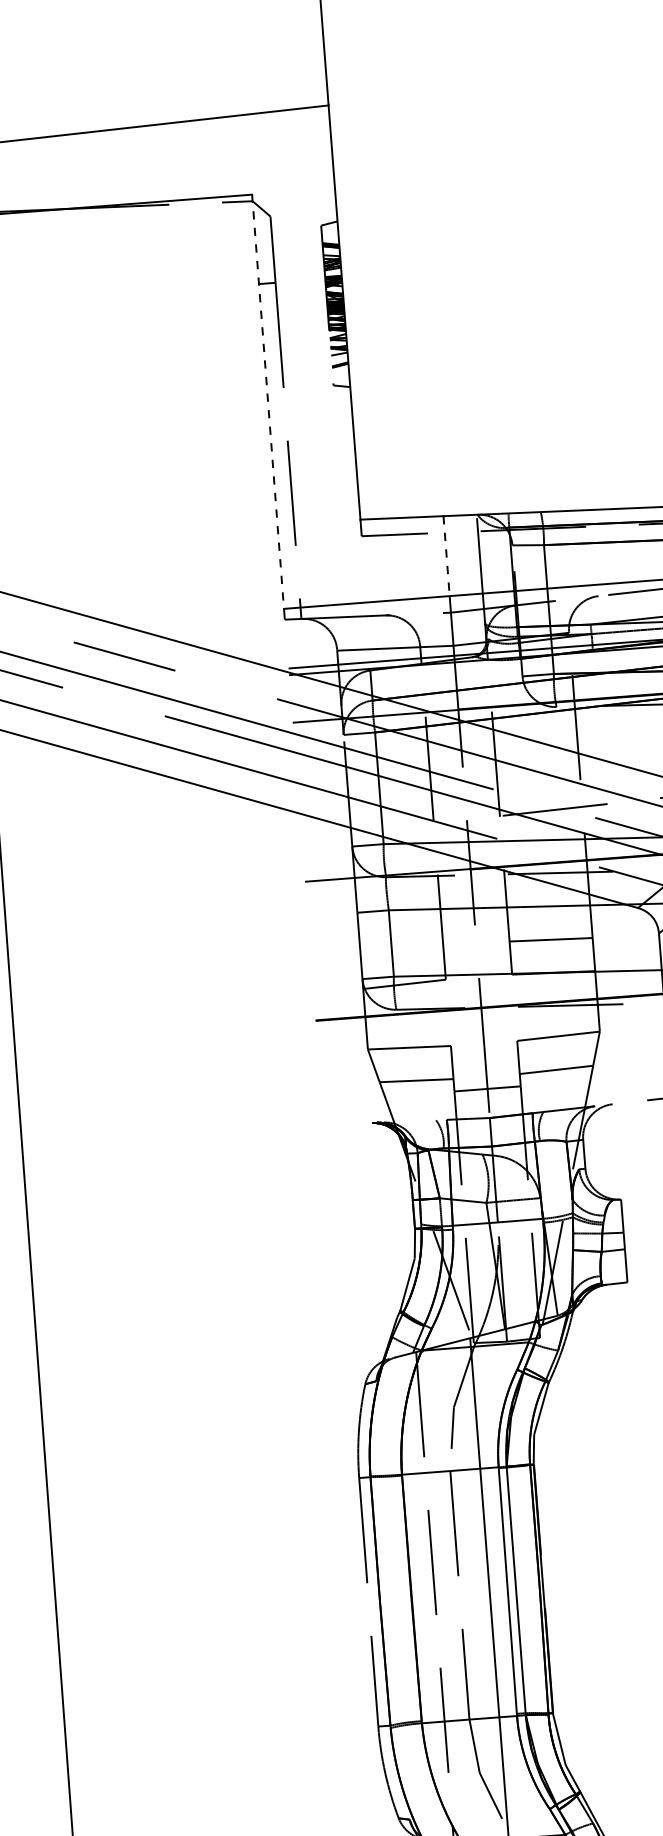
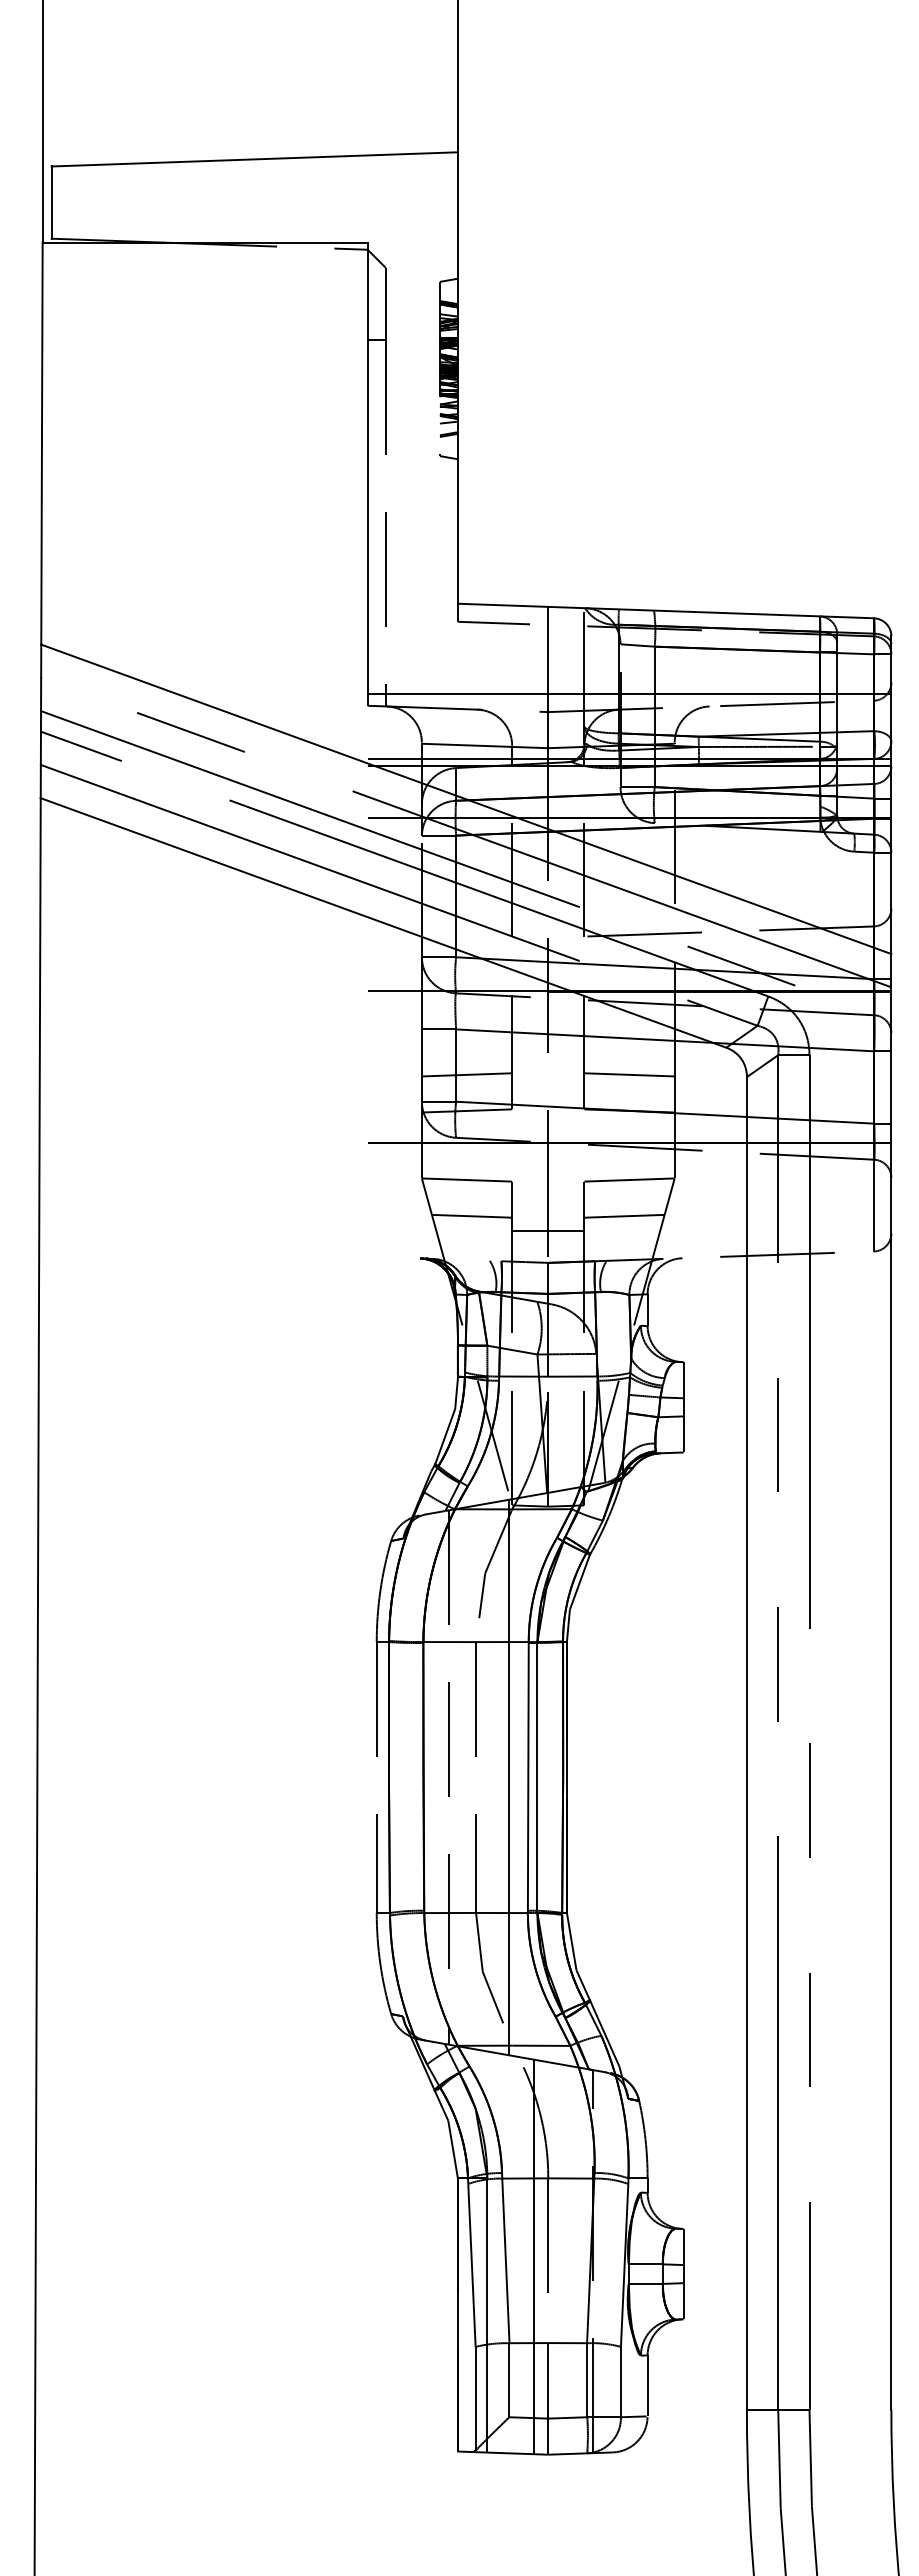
line: (267, 401) -> (367, 468), dashed -> solid
line: (446, 556) -> (548, 650), dashed -> solid
line: (401, 950) -> (466, 1074), added

